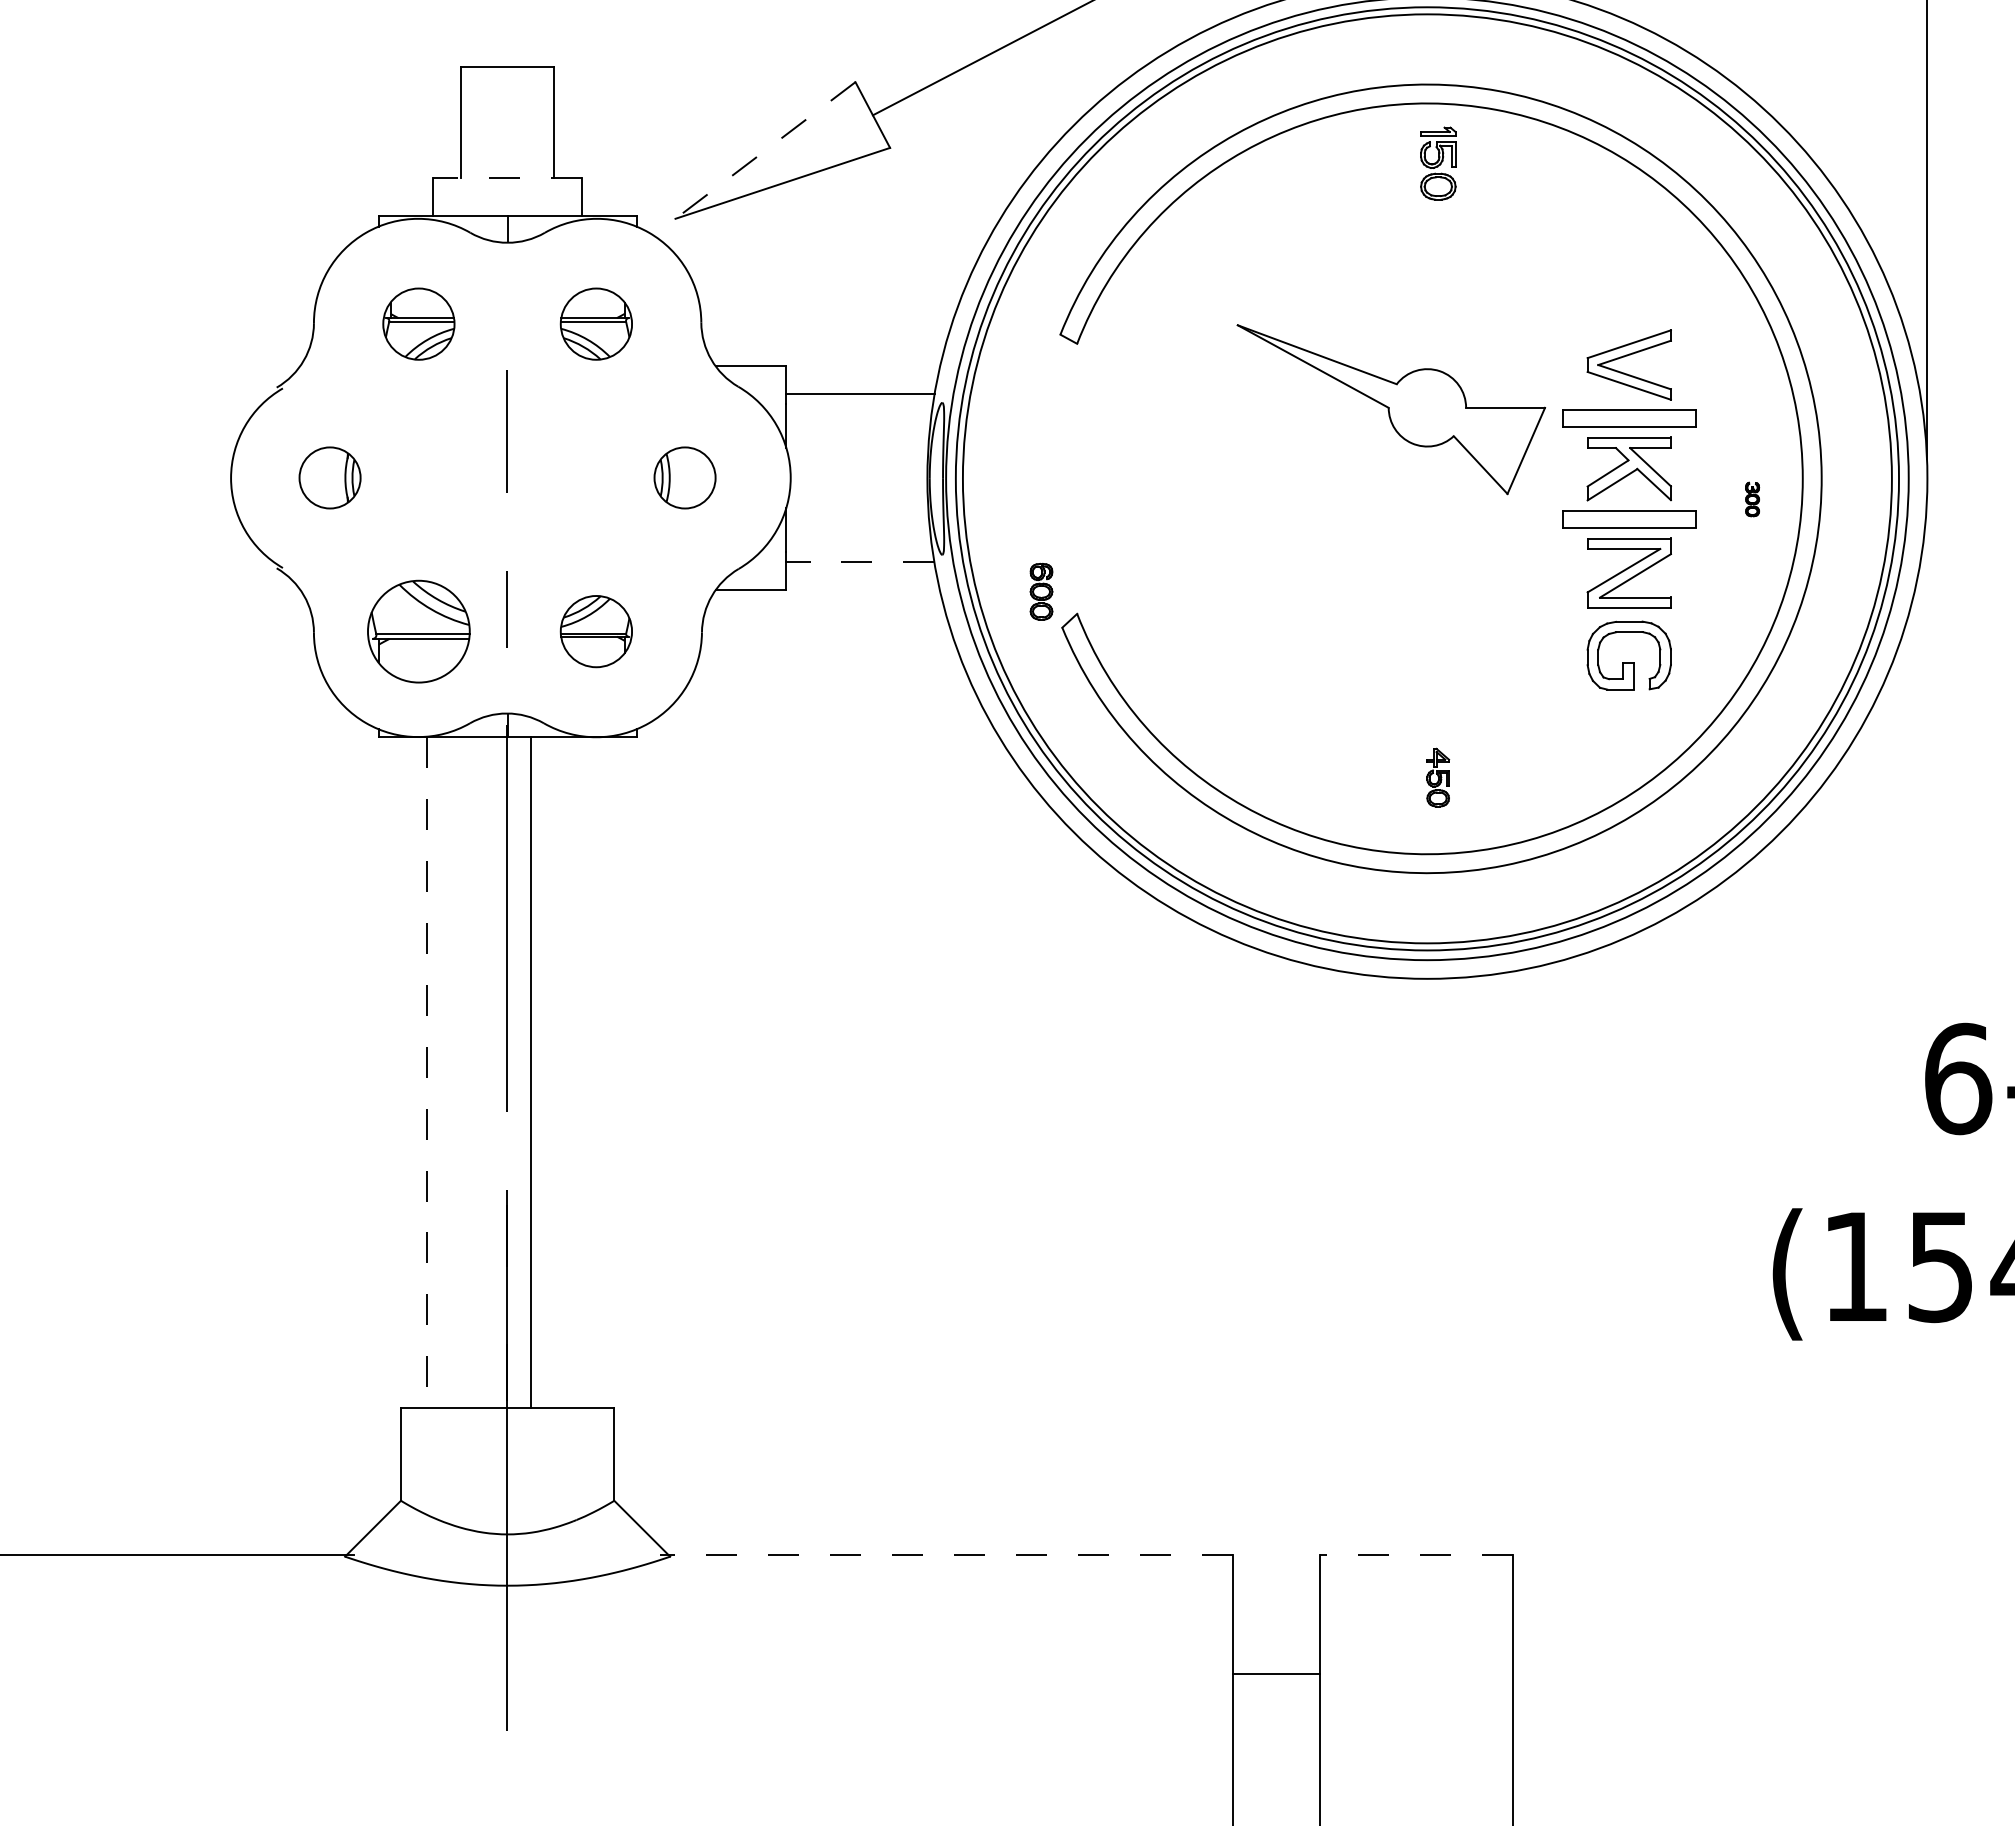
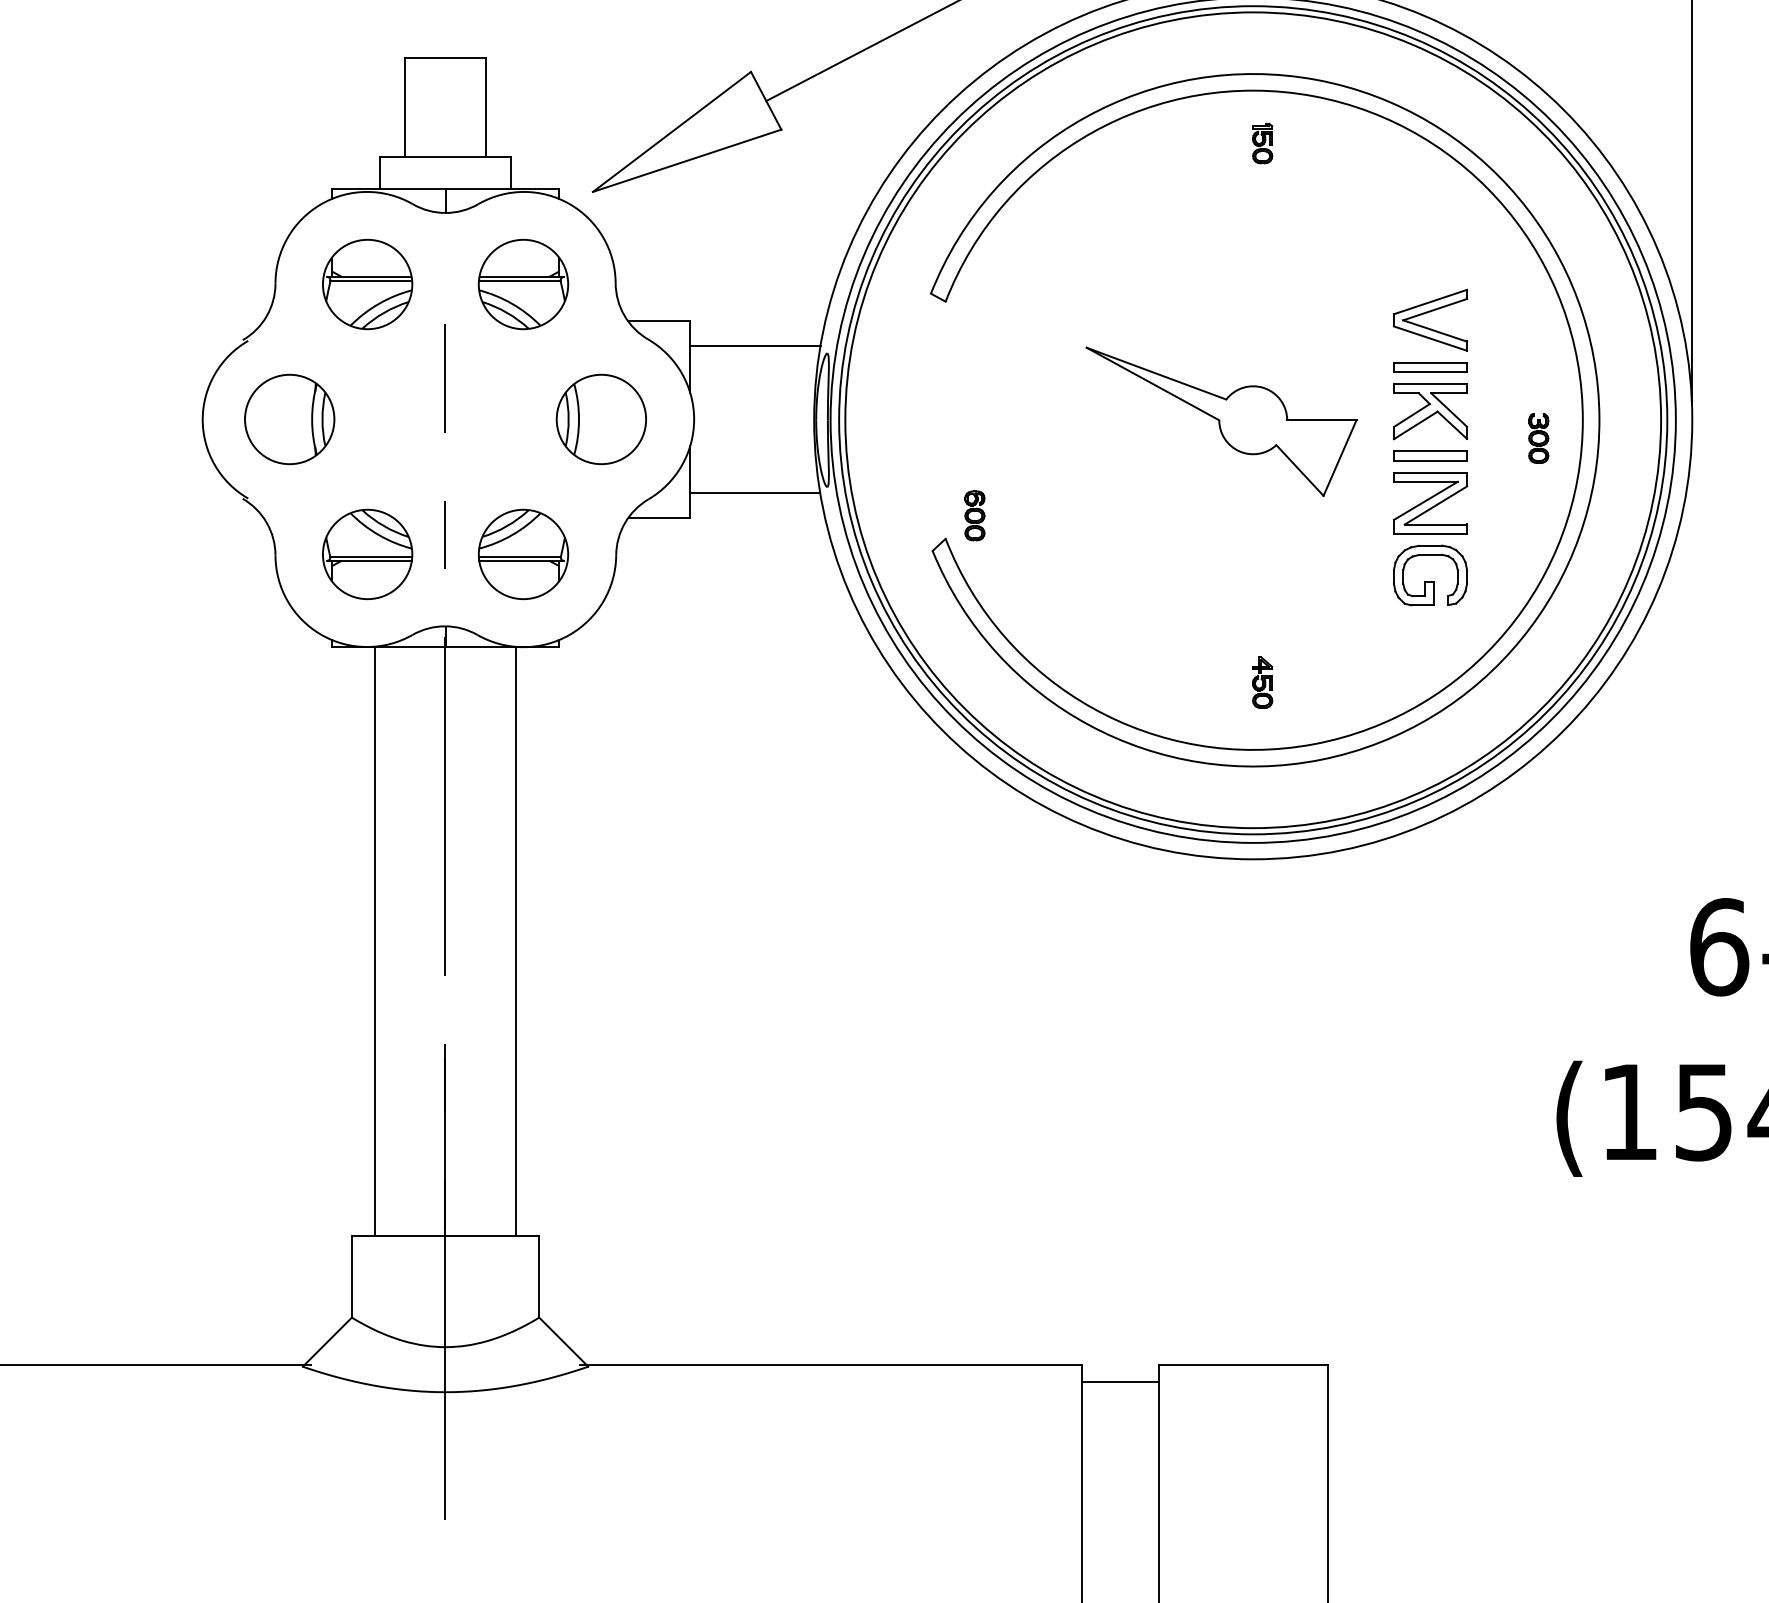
line: (765, 150) -> (671, 131), dashed -> solid
part: (1437, 163) -> (1262, 143), size x0.62
line: (507, 178) -> (445, 156), dashed -> solid
part: (418, 323) -> (367, 283), size x1.43
part: (596, 323) -> (523, 283), size x1.43
part: (1391, 409) -> (1221, 421), moved
part: (1629, 418) -> (1430, 367), size x0.62
part: (329, 477) -> (289, 419), size x1.67
part: (684, 477) -> (600, 419), size x1.67
part: (1752, 499) -> (1538, 438), size x1.67
part: (1629, 519) -> (1430, 455), size x0.62
line: (859, 561) -> (754, 492), dashed -> solid
part: (1041, 591) -> (974, 515), moved
part: (596, 631) -> (523, 554), size x1.43
line: (427, 1072) -> (375, 941), dashed -> solid
line: (531, 1072) -> (516, 941), moved
line: (945, 1554) -> (830, 1364), dashed -> solid
line: (1416, 1554) -> (1243, 1364), dashed -> solid
line: (1275, 1673) -> (1119, 1381), moved

